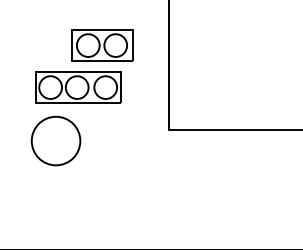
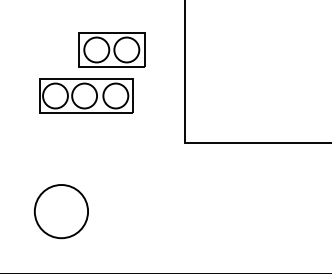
part: (55, 140) -> (60, 211), moved

